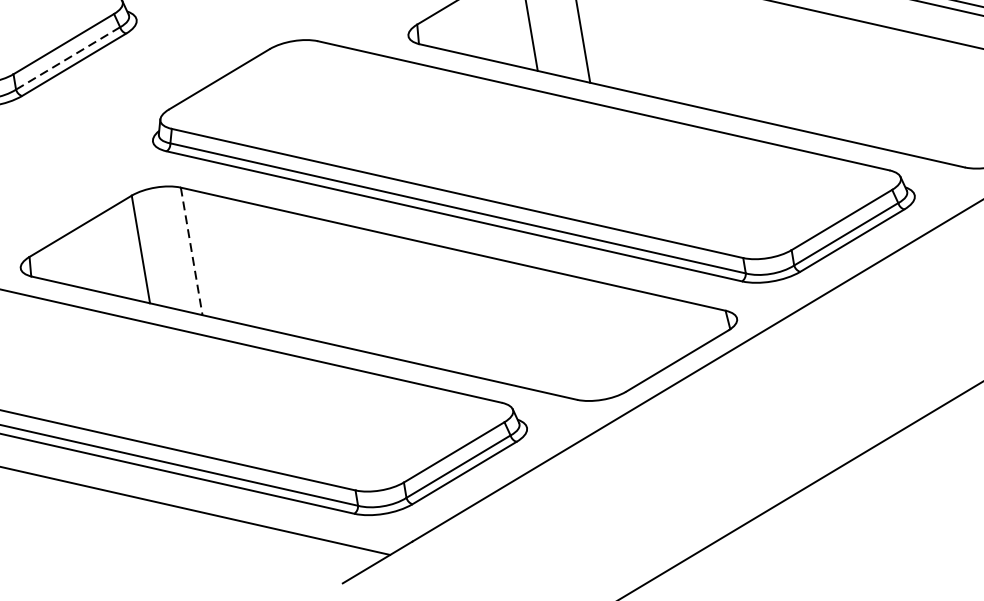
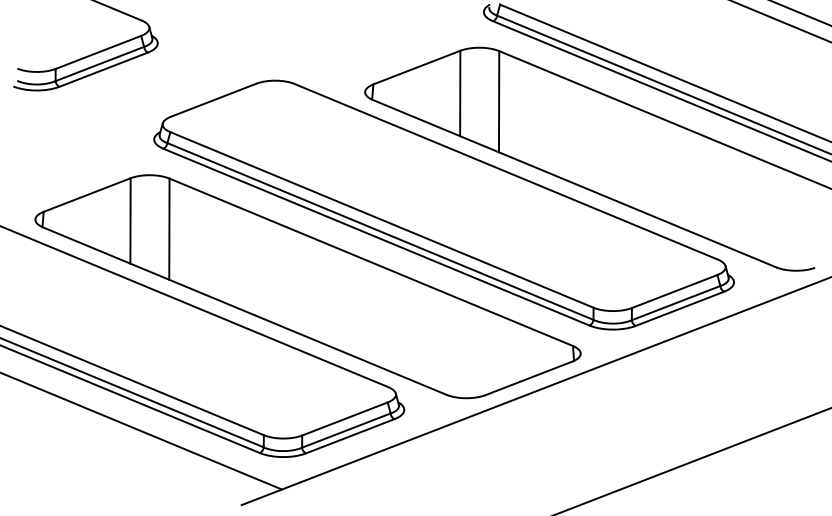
line: (68, 57) -> (100, 63), dashed -> solid
line: (191, 251) -> (169, 229), dashed -> solid

